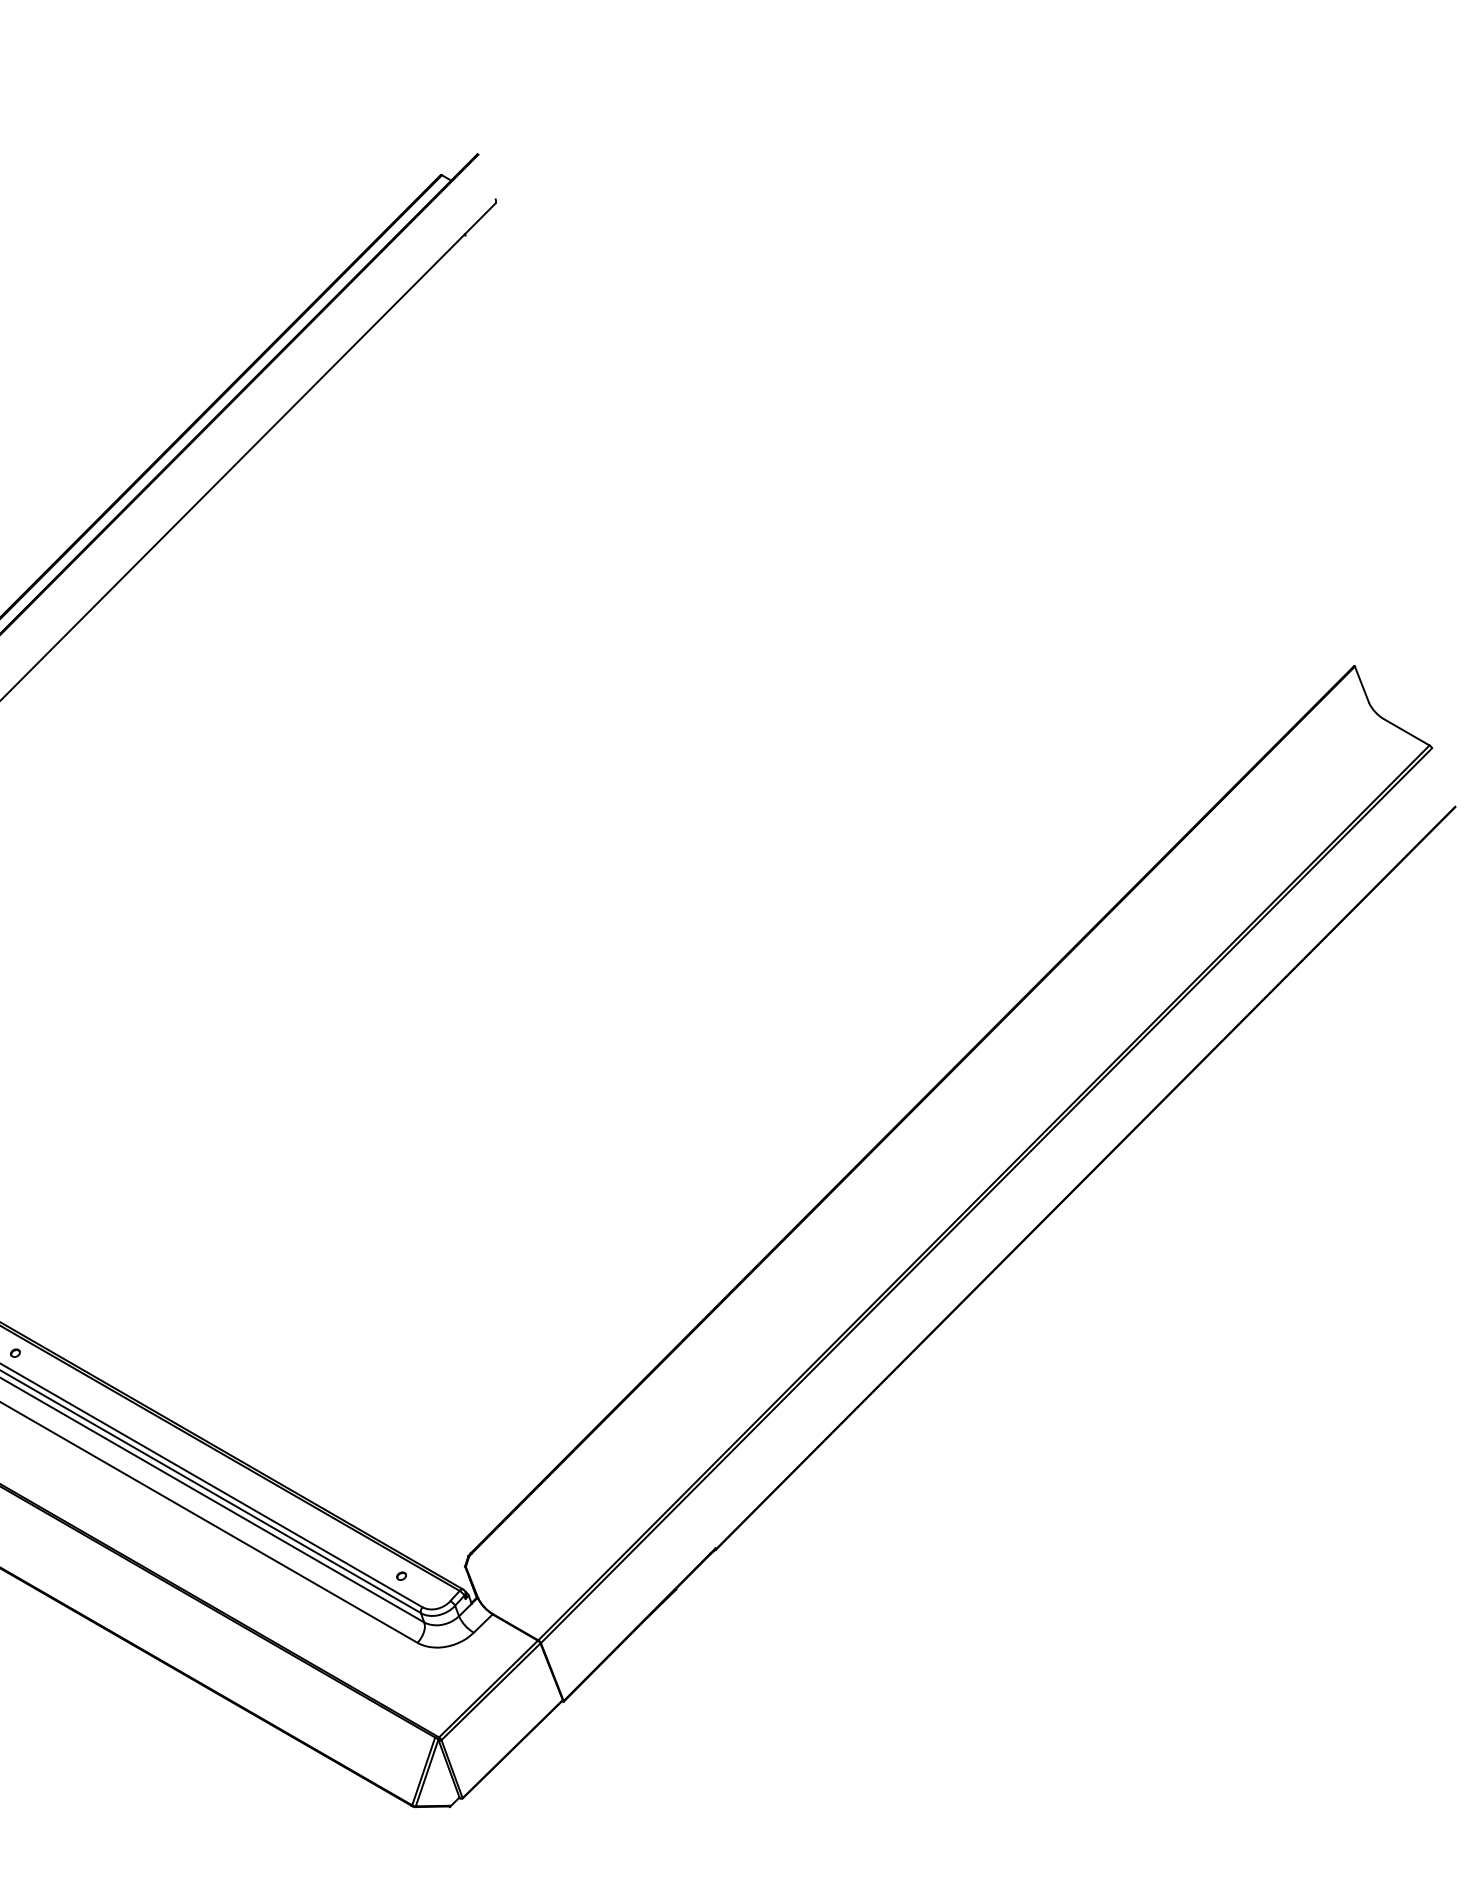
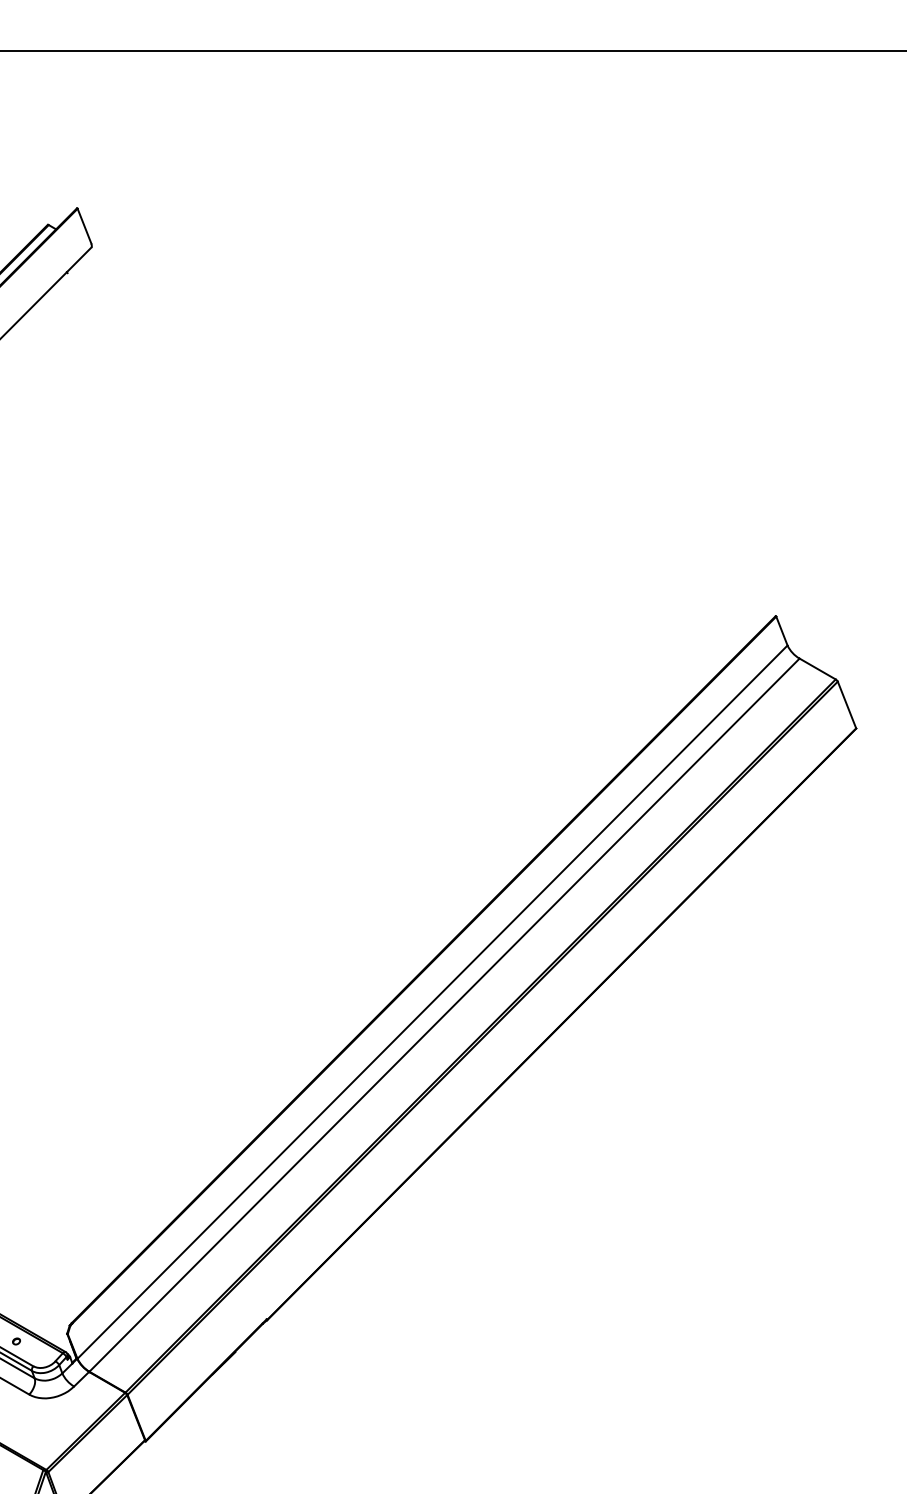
line: (486, 176) -> (84, 226), added
line: (1443, 777) -> (846, 704), added
line: (923, 1149) -> (432, 1001), added
line: (938, 1166) -> (444, 1014), added

